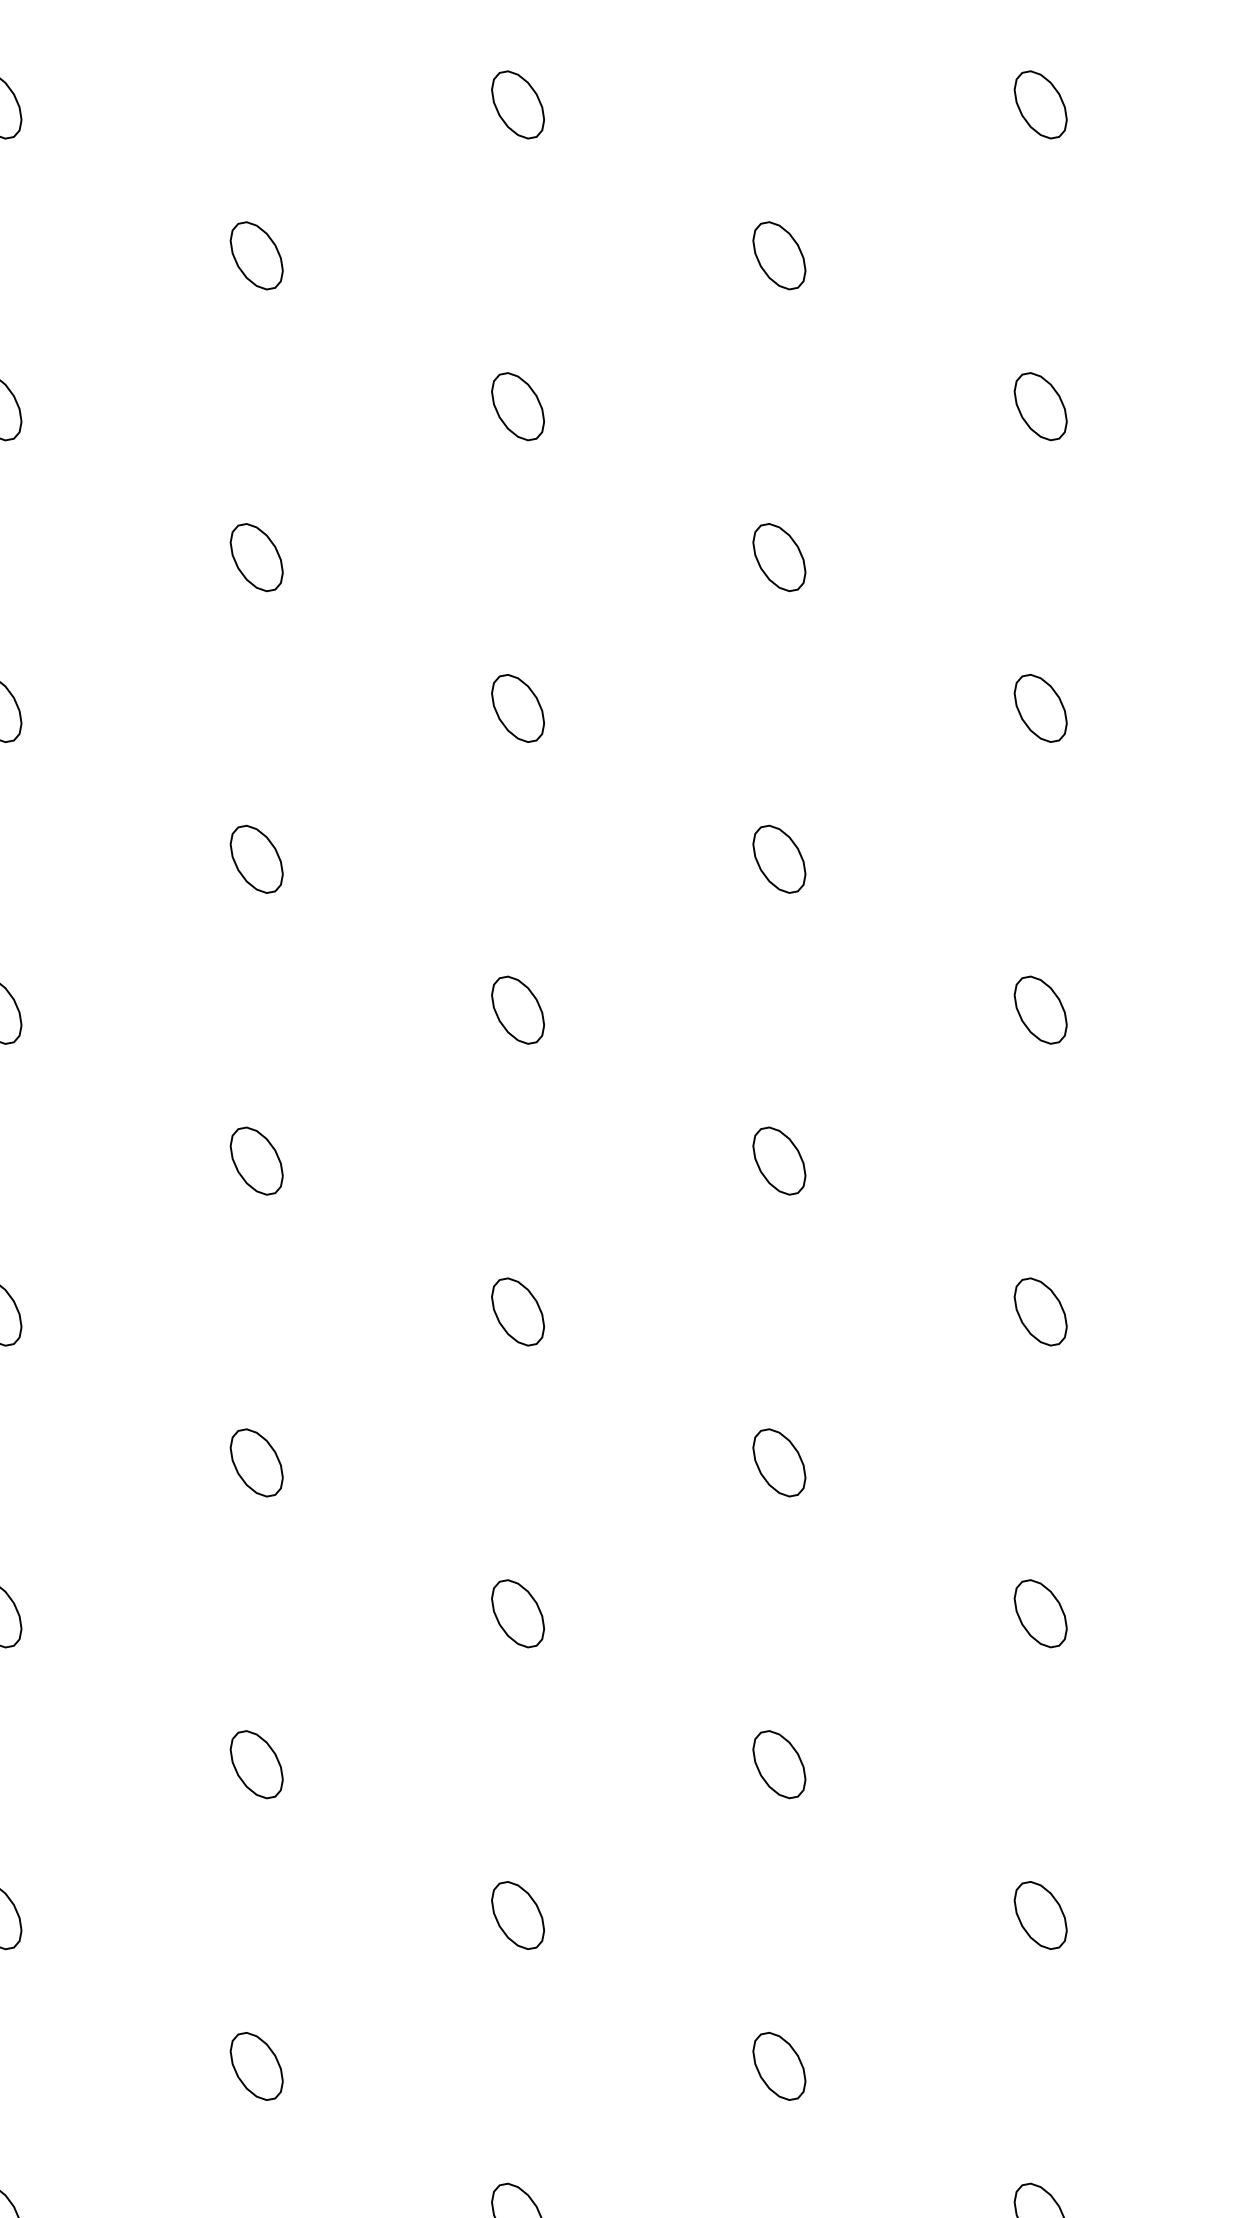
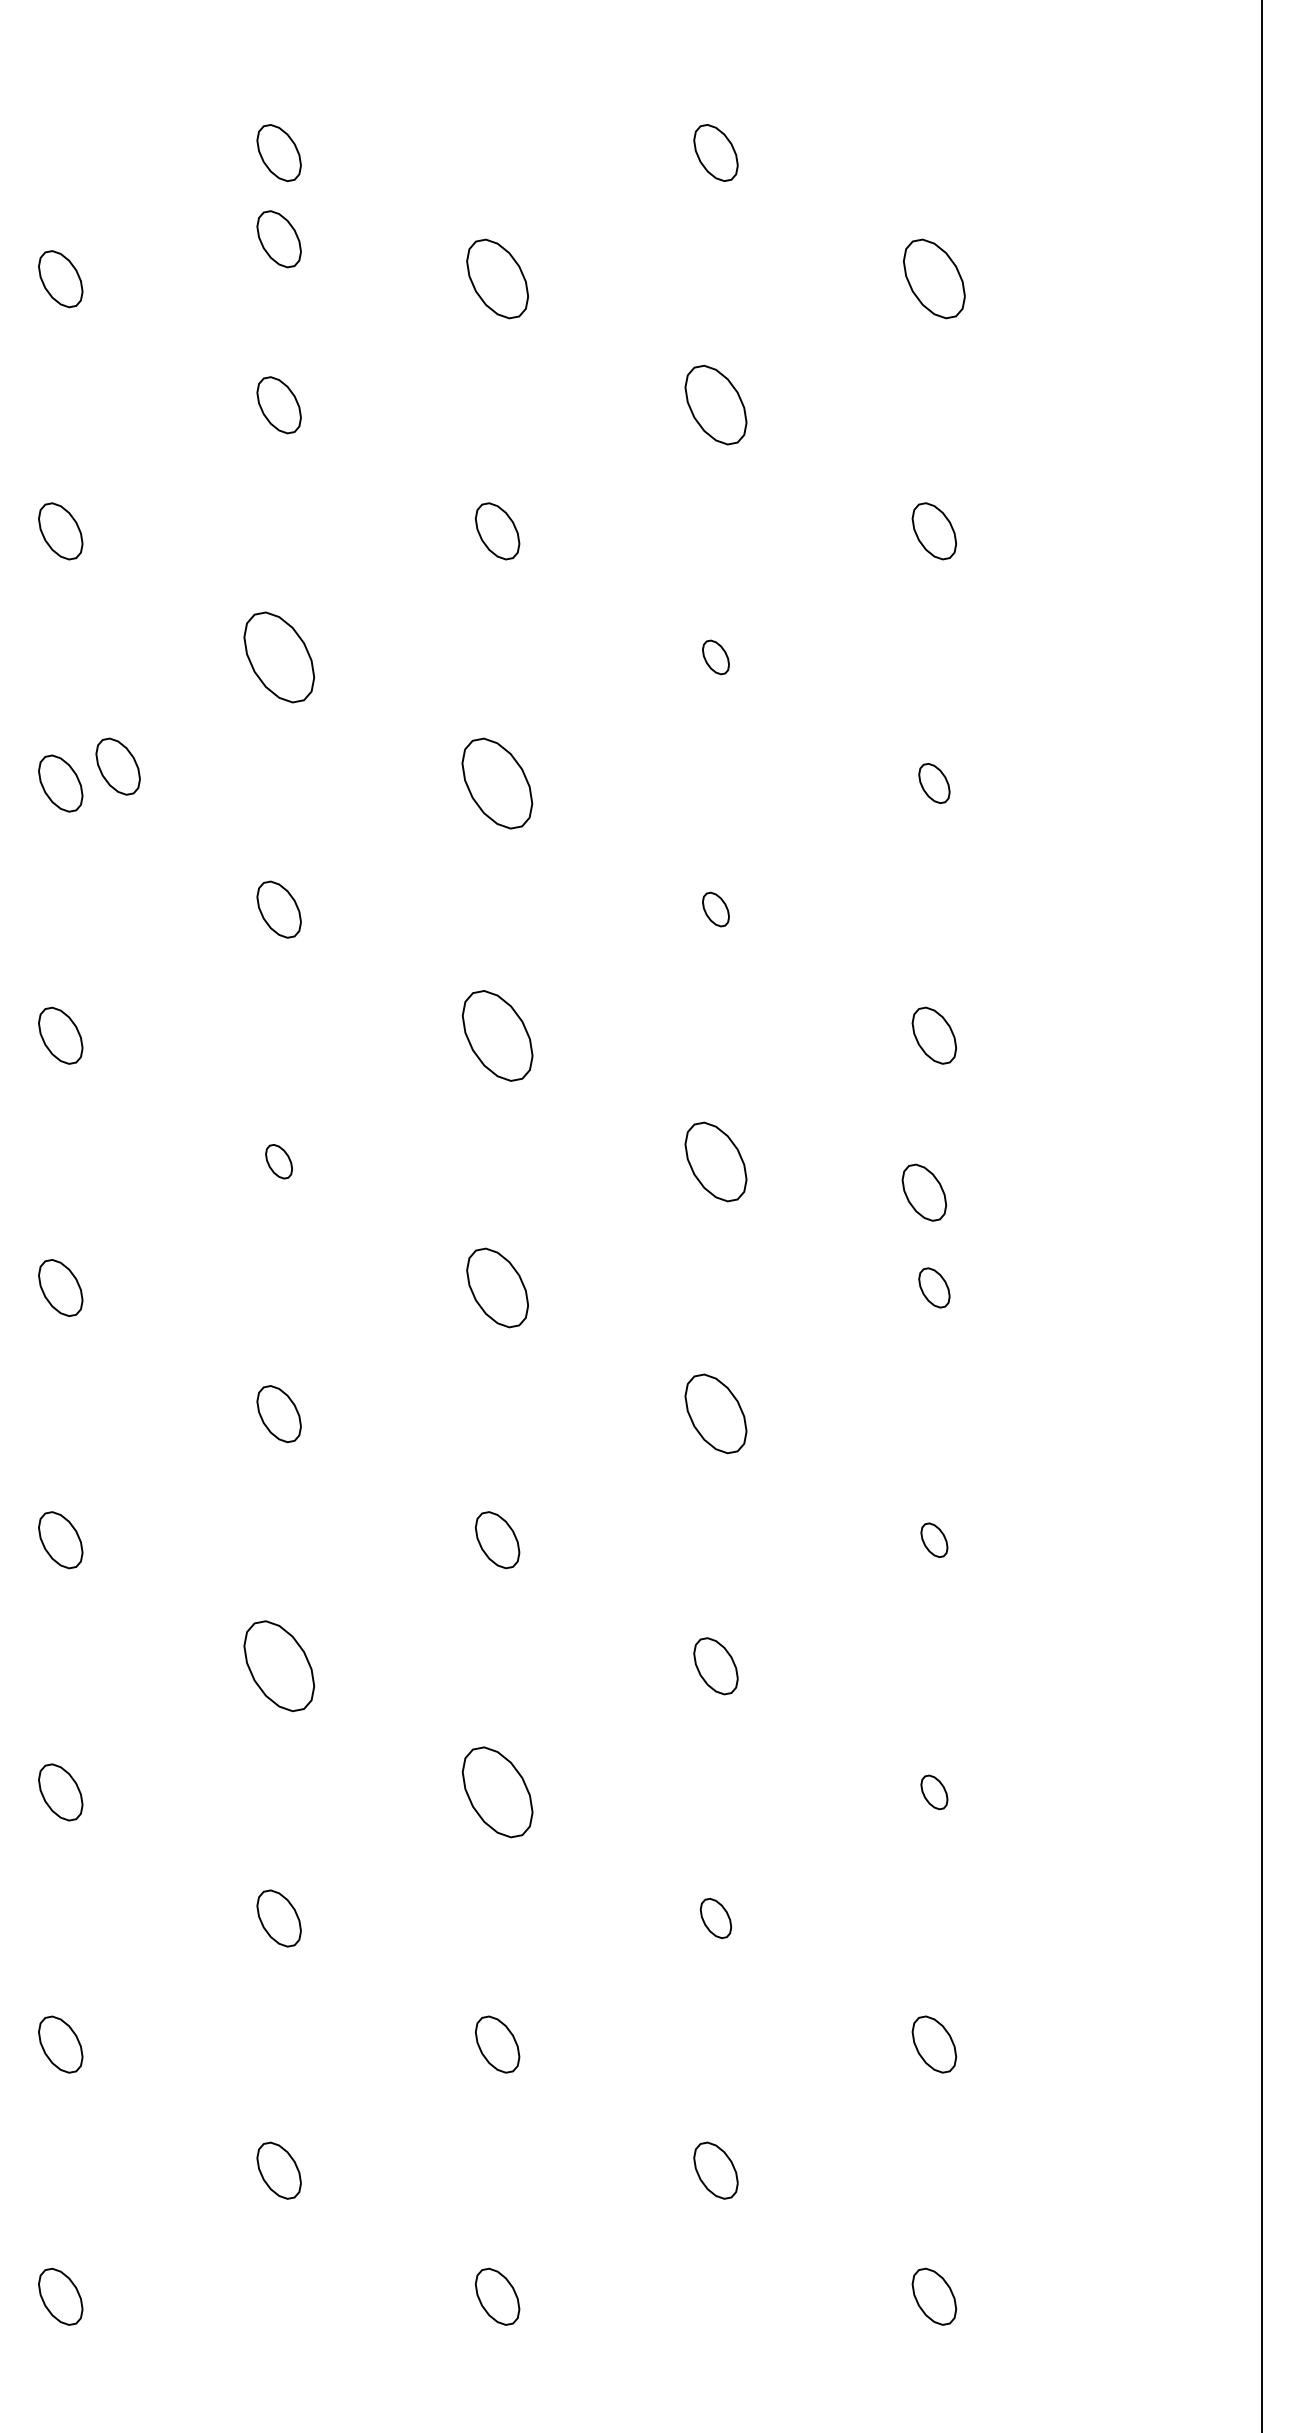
part: (255, 57) -> (278, 239), added
part: (517, 105) -> (497, 279), size x1.4
part: (1040, 105) -> (934, 279), size x1.4
part: (778, 256) -> (715, 405), size x1.4
part: (255, 557) -> (278, 657), size x1.6
part: (778, 557) -> (715, 657), size x0.6
part: (63, 688) -> (117, 766), added
part: (517, 708) -> (497, 783), size x1.6
part: (1040, 708) -> (934, 783), size x0.7
part: (778, 859) -> (715, 909), size x0.6
part: (517, 1009) -> (497, 1035), size x1.6
part: (255, 1160) -> (278, 1161), size x0.6
part: (778, 1160) -> (715, 1161), size x1.4
part: (1028, 1197) -> (924, 1192), added
part: (517, 1311) -> (497, 1287), size x1.4
part: (1040, 1311) -> (934, 1287), size x0.7
part: (778, 1463) -> (715, 1414), size x1.4
part: (1040, 1614) -> (934, 1540), size x0.6
part: (255, 1764) -> (278, 1666), size x1.6
part: (517, 1915) -> (497, 1792), size x1.6
part: (1040, 1915) -> (934, 1792), size x0.6
part: (778, 2066) -> (715, 1918), size x0.7

